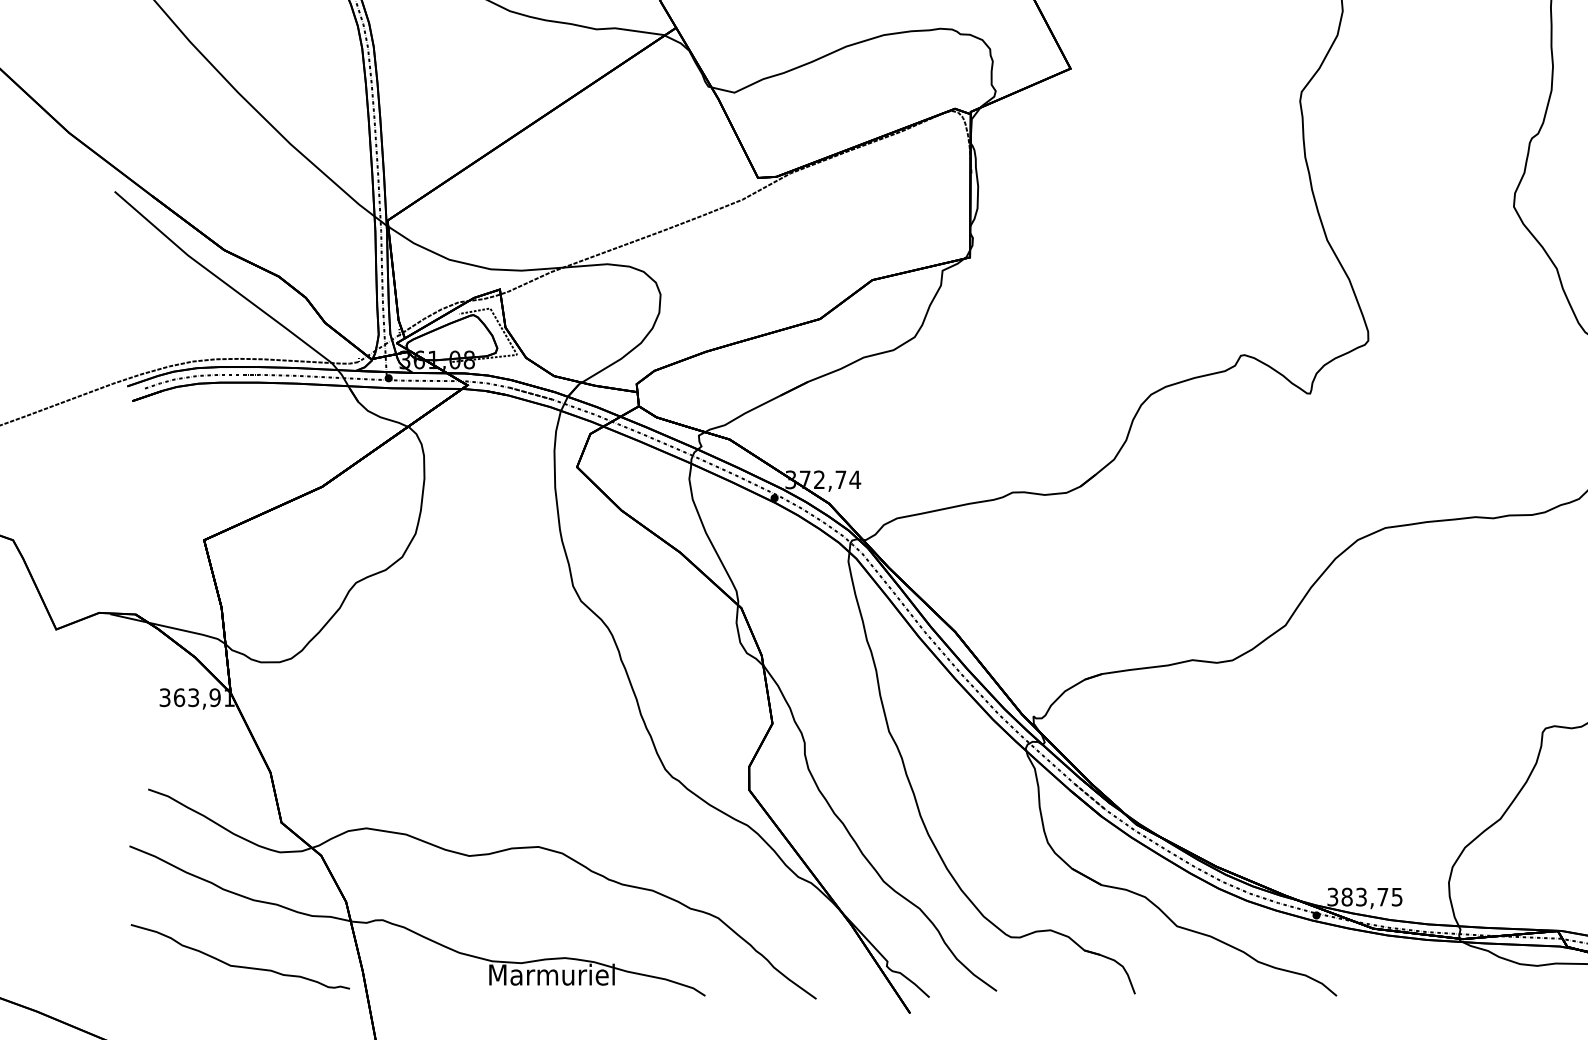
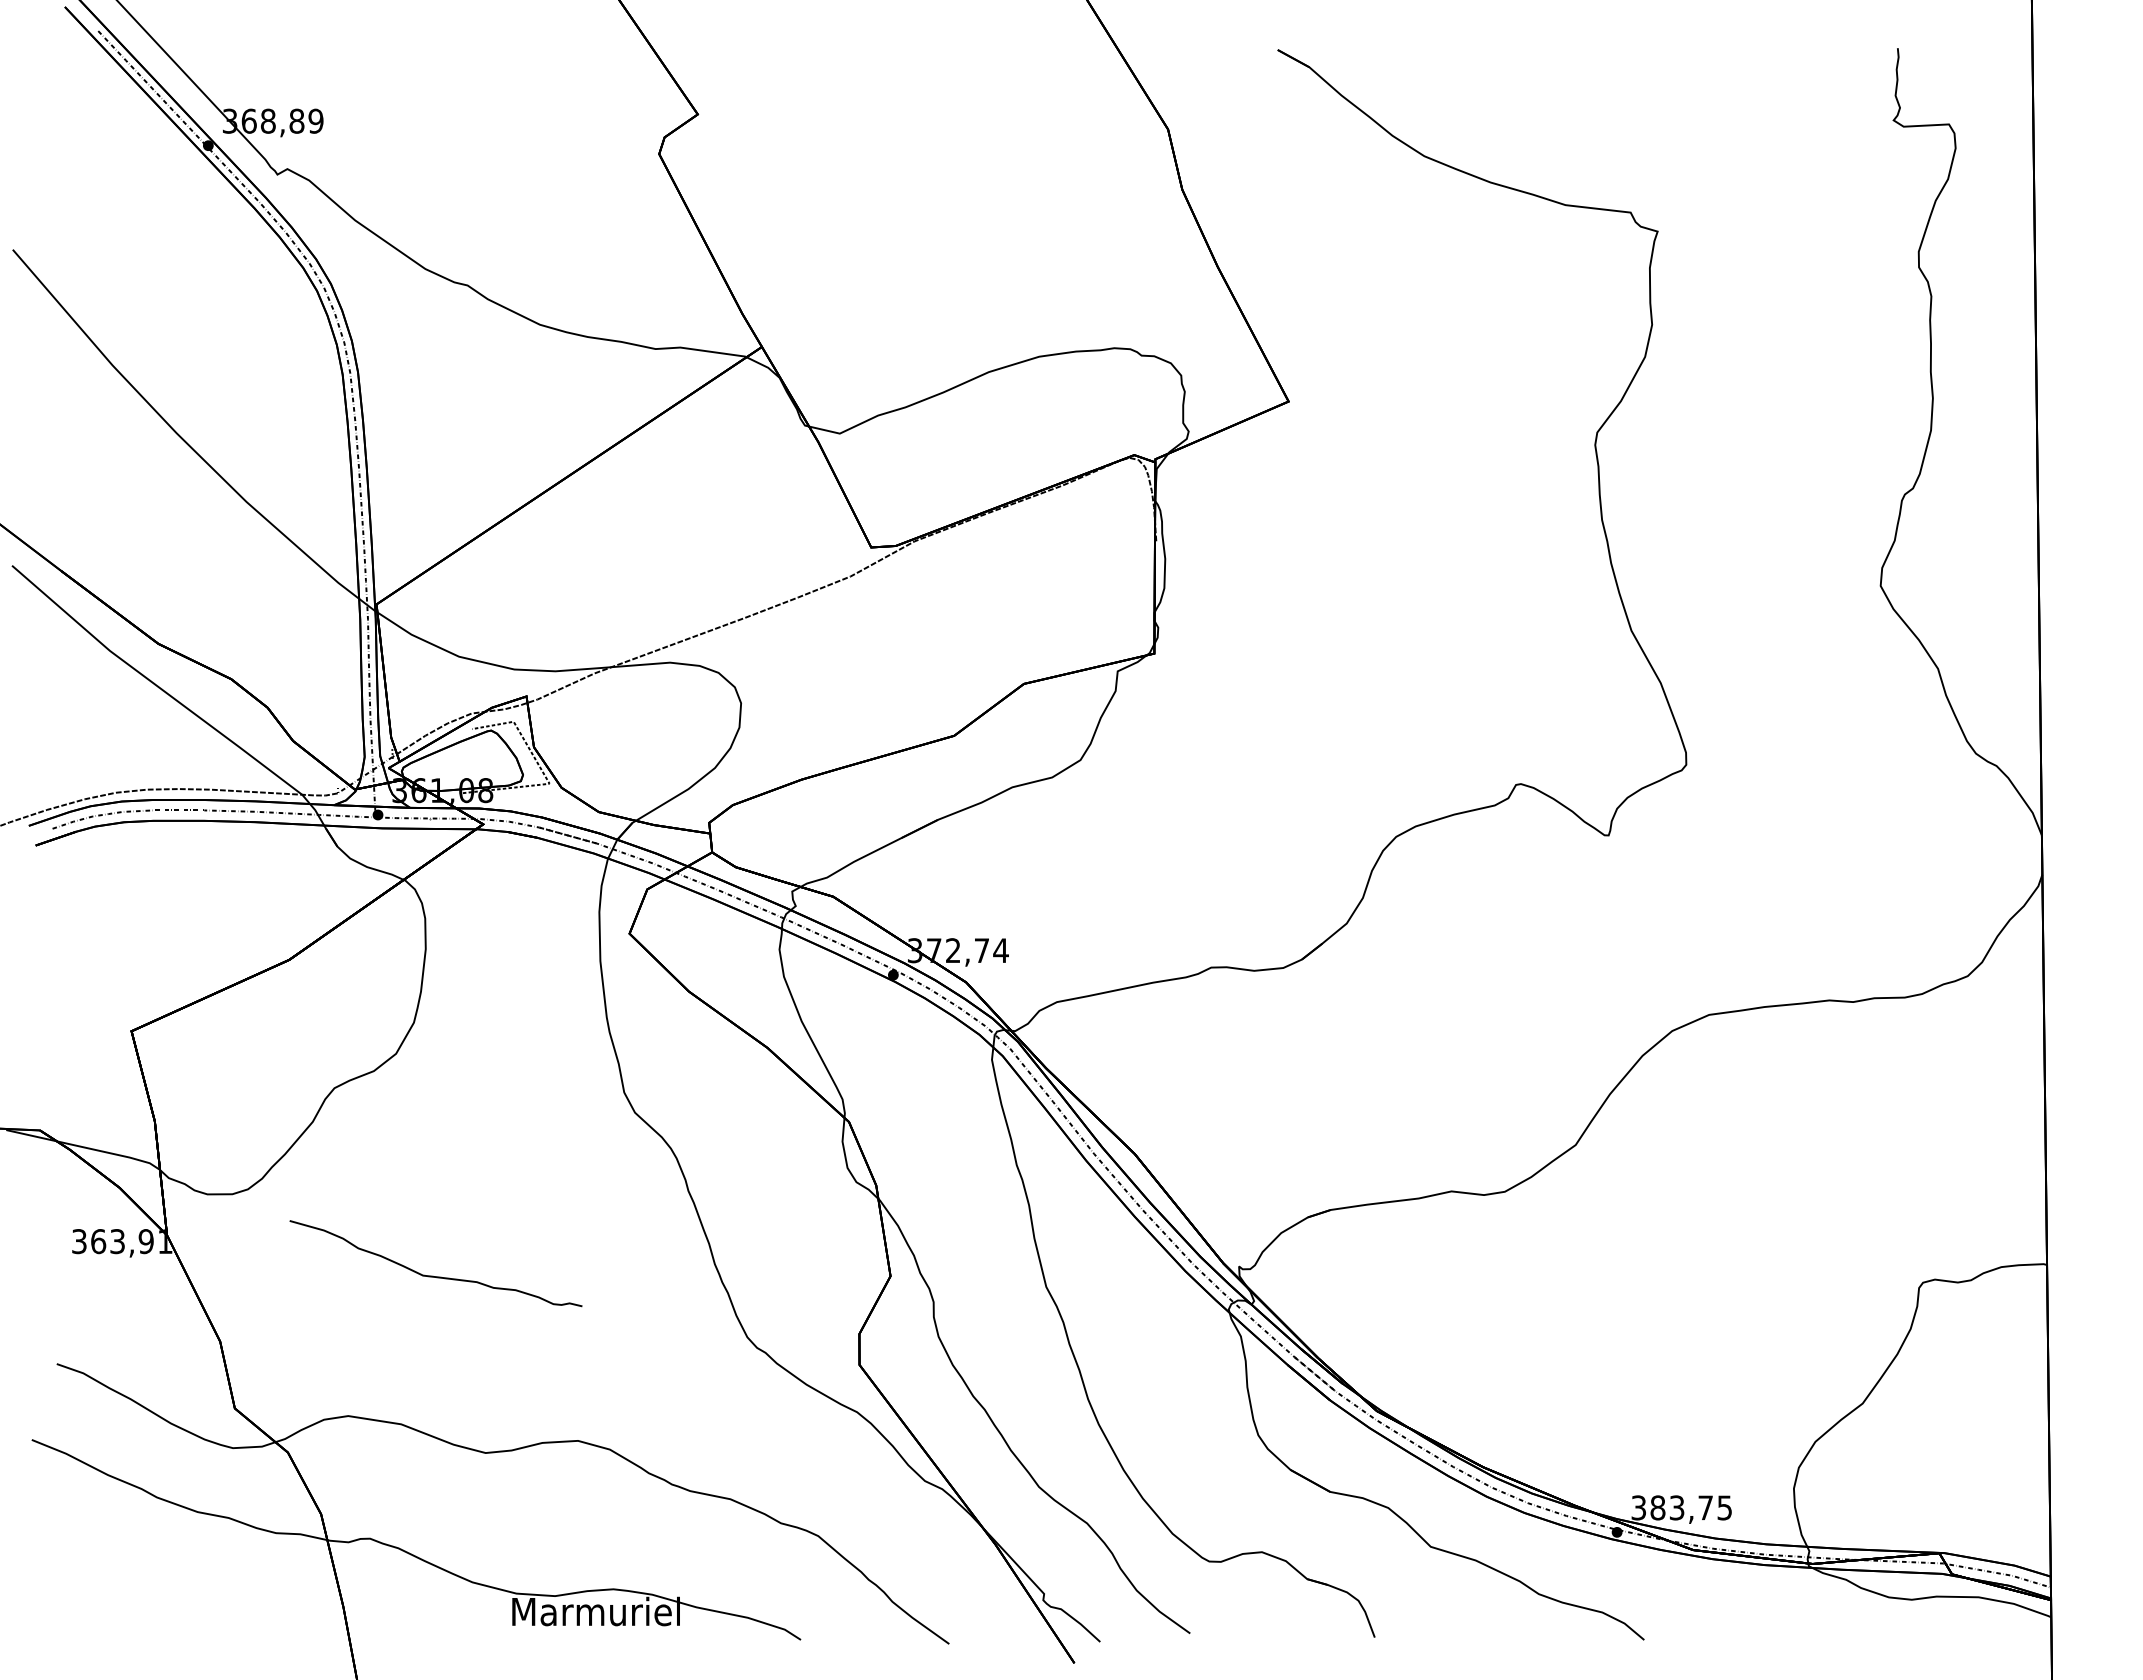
curve: (238, 965) -> (433, 1275), moved

